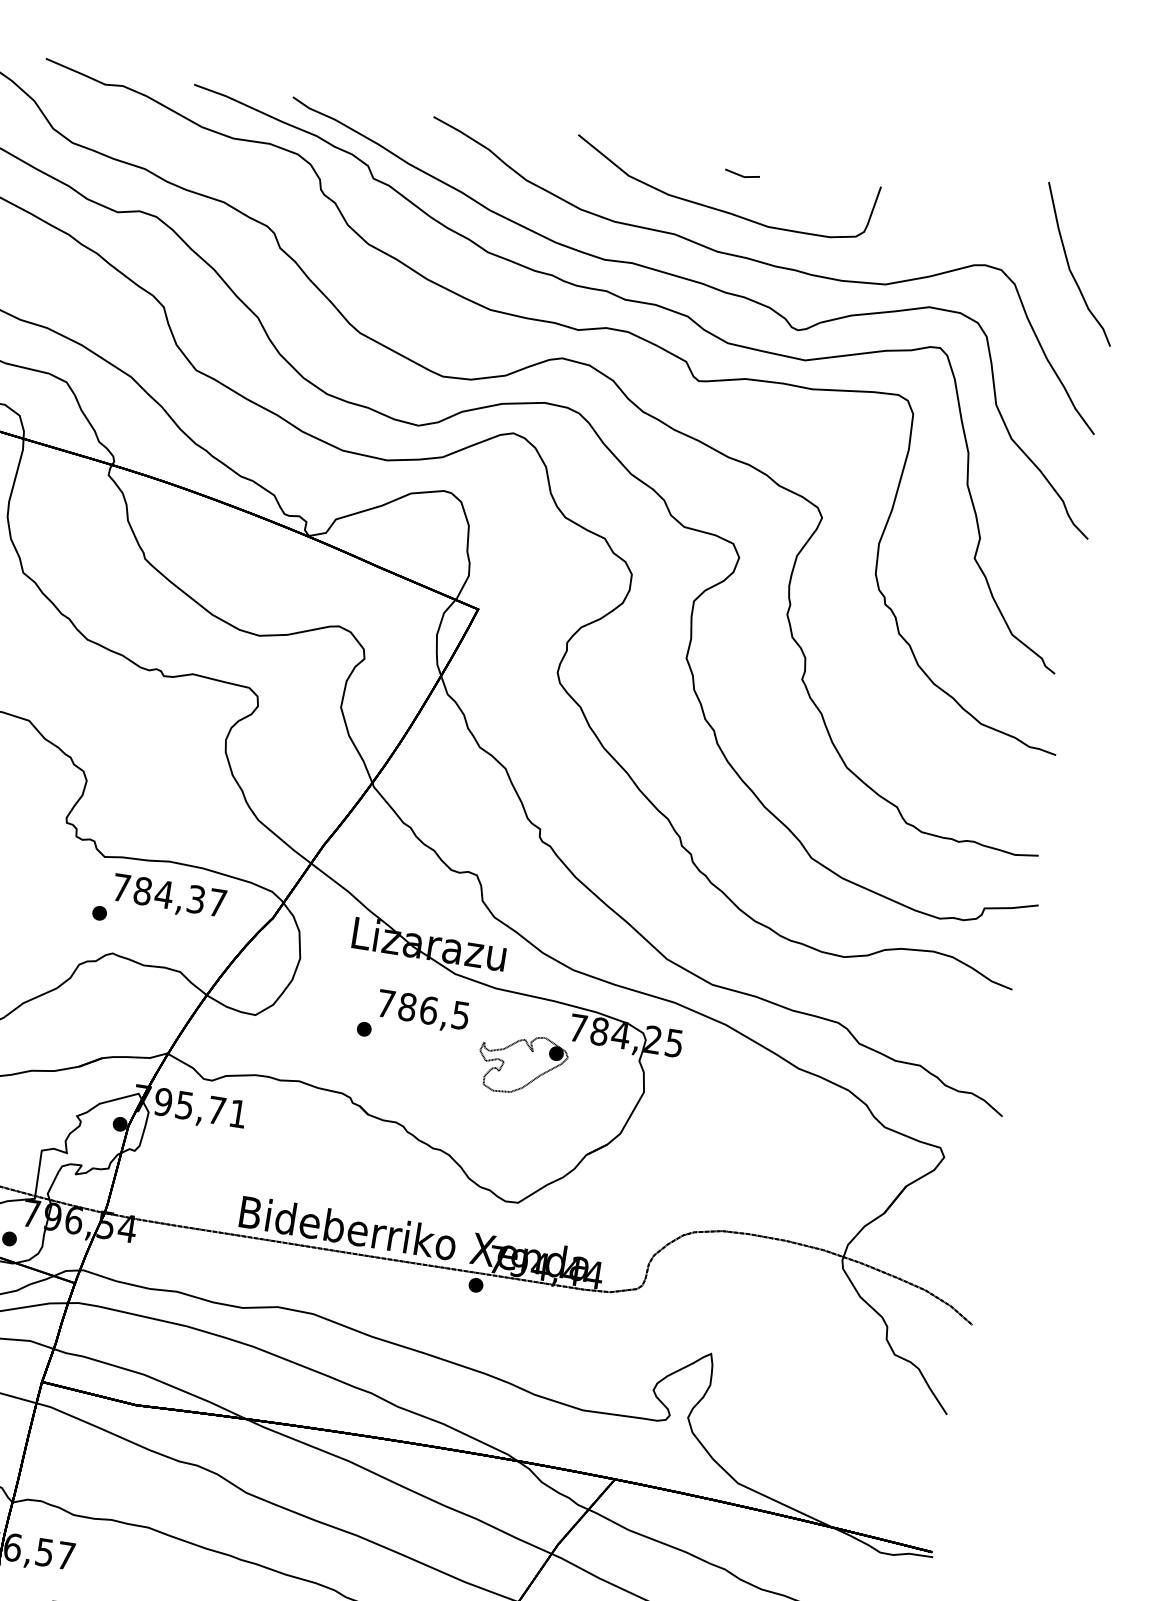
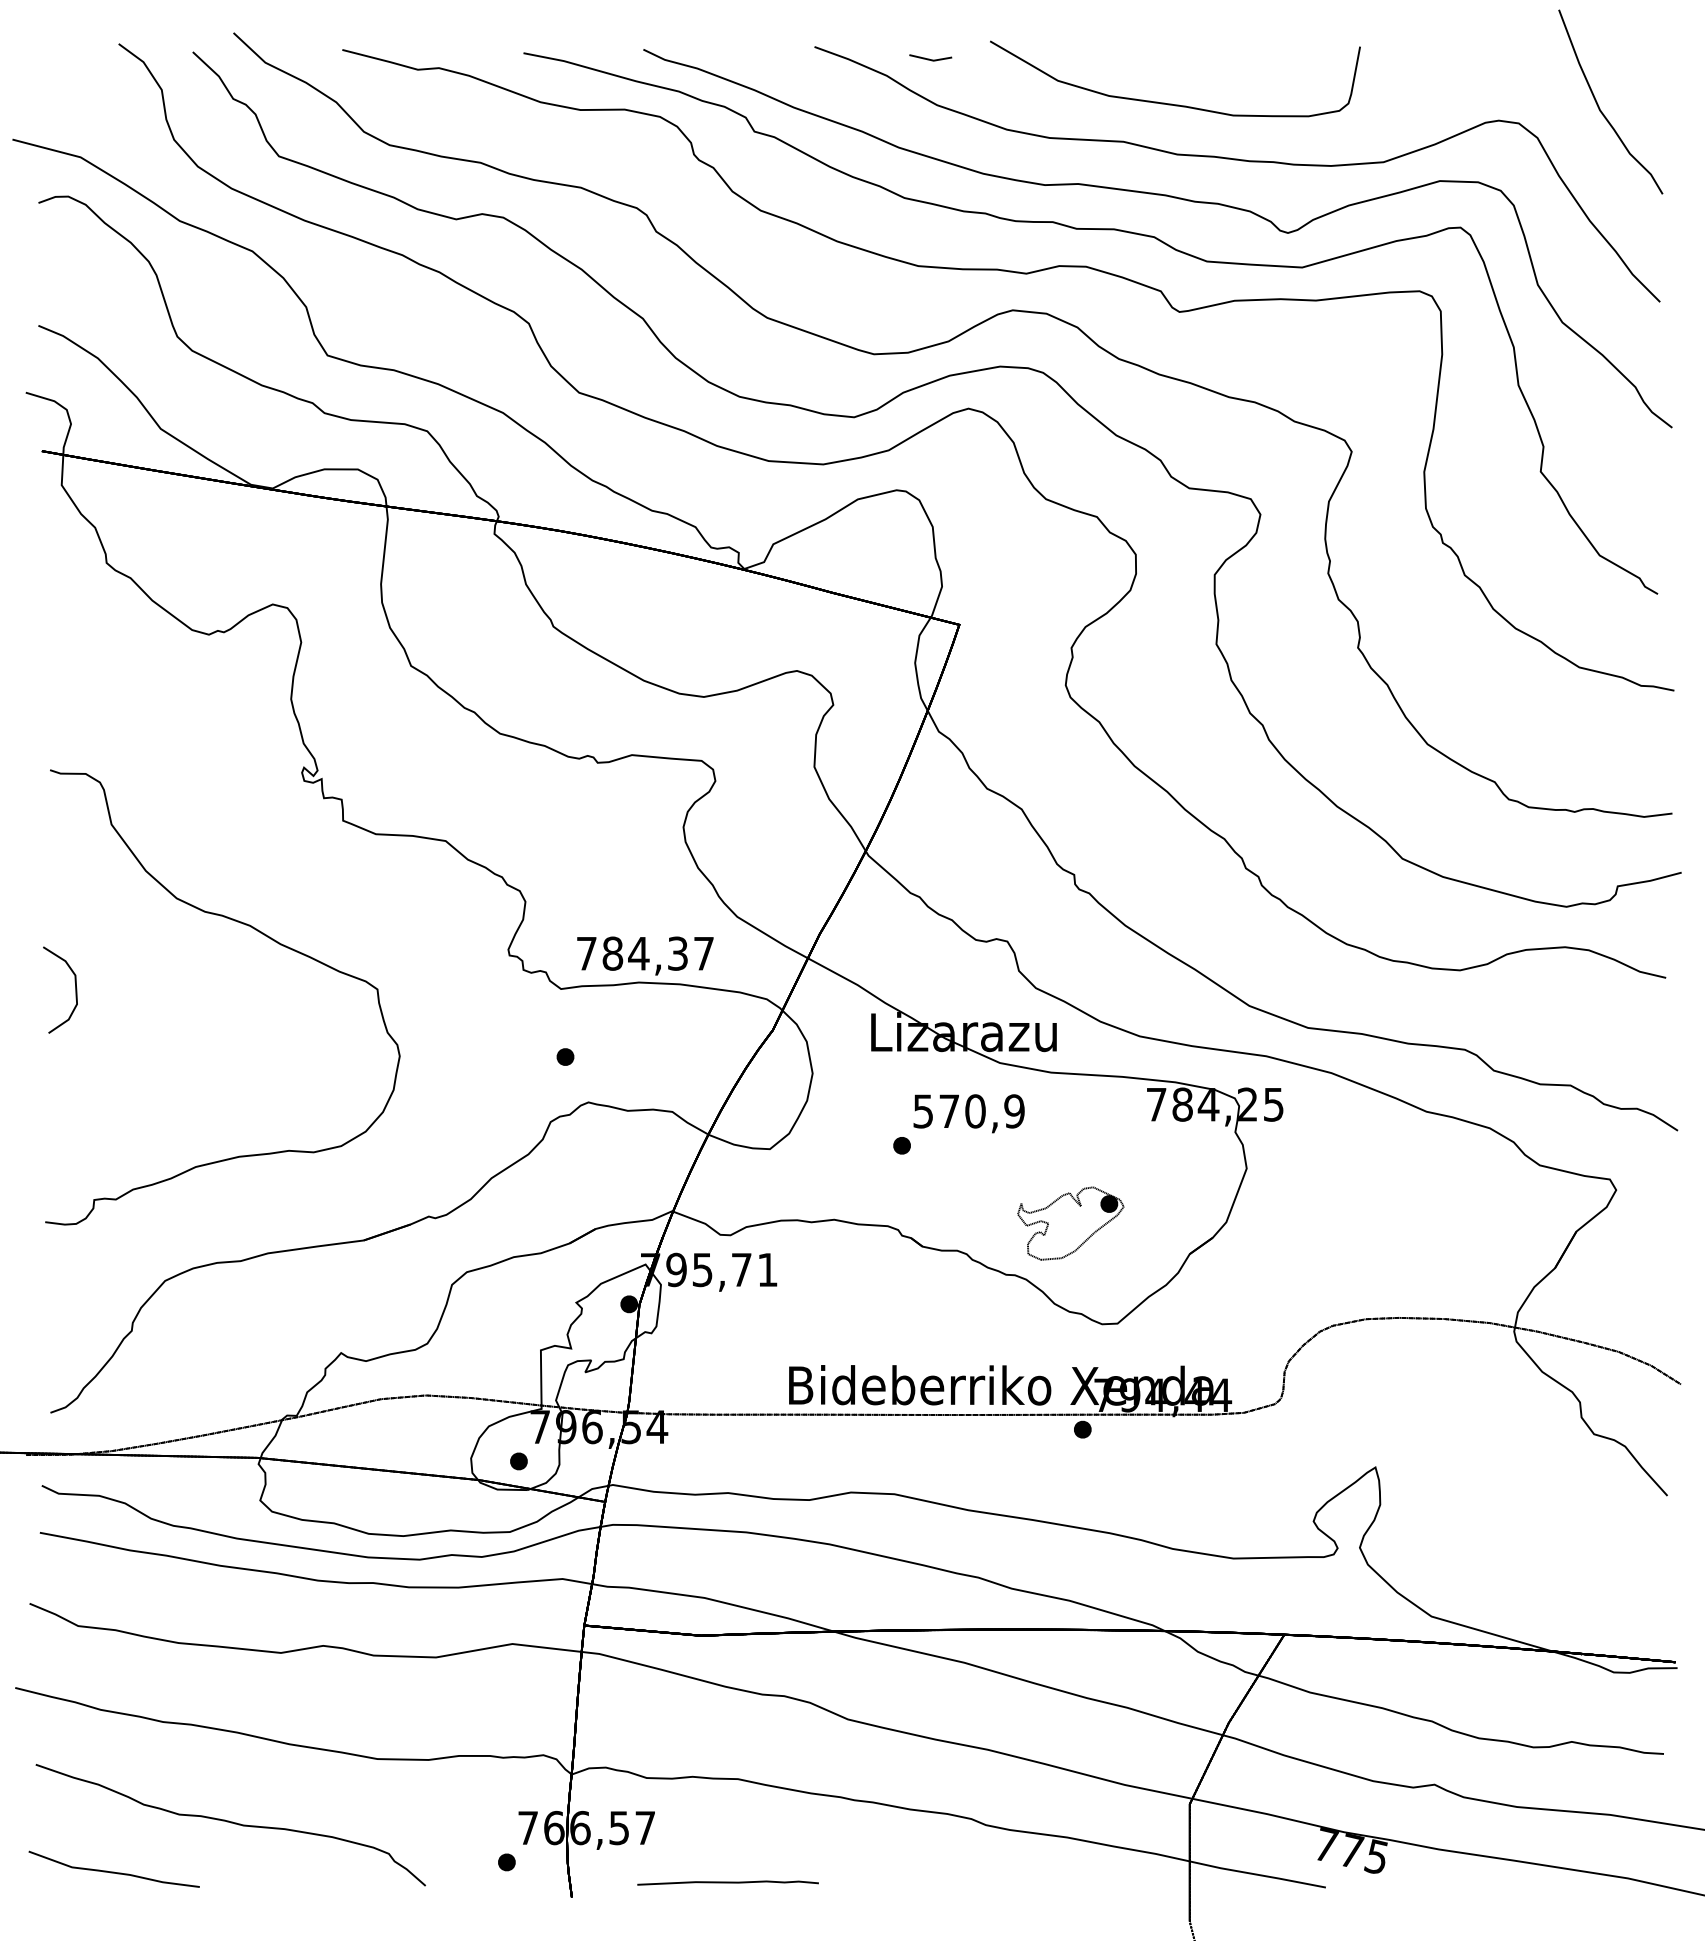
line: (741, 174) -> (929, 58), moved
text: (169, 896) -> (645, 955), moved
text: (423, 1009) -> (968, 1111), 786,5 -> 570,9
part: (522, 1064) -> (1070, 1223), moved

